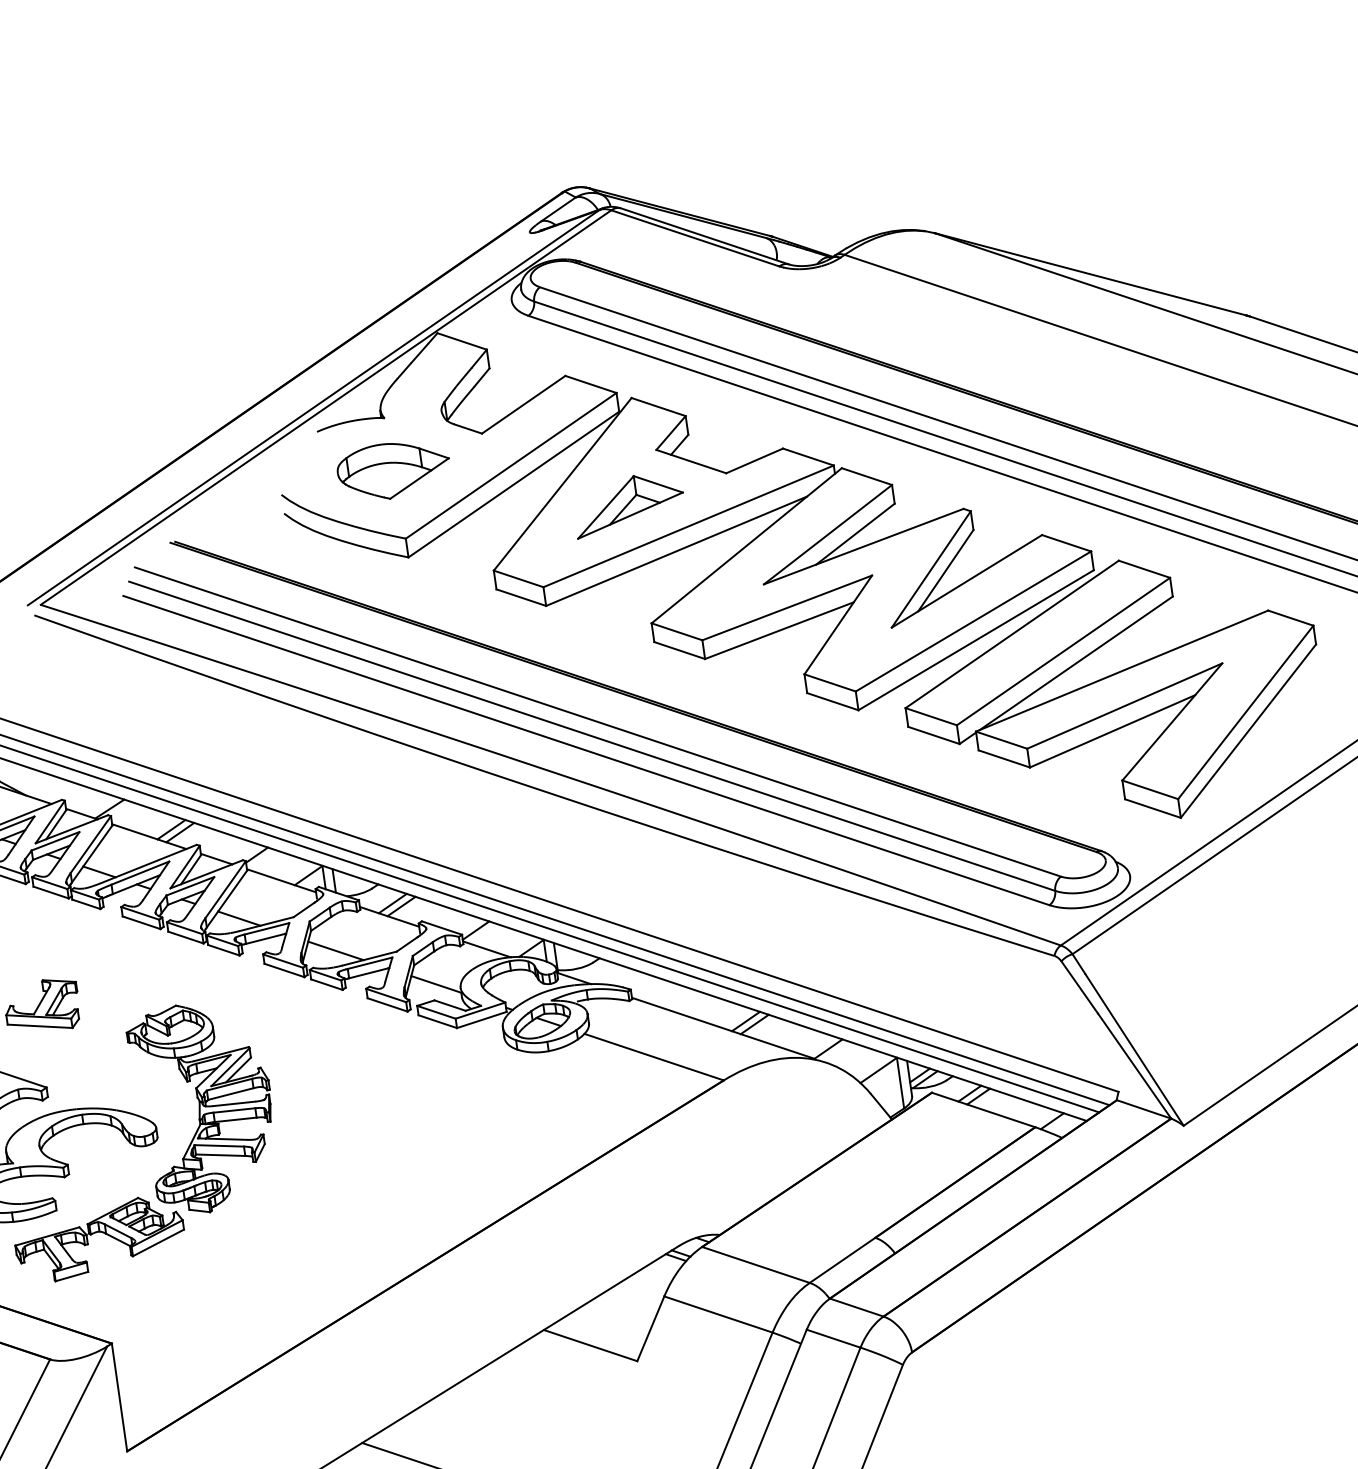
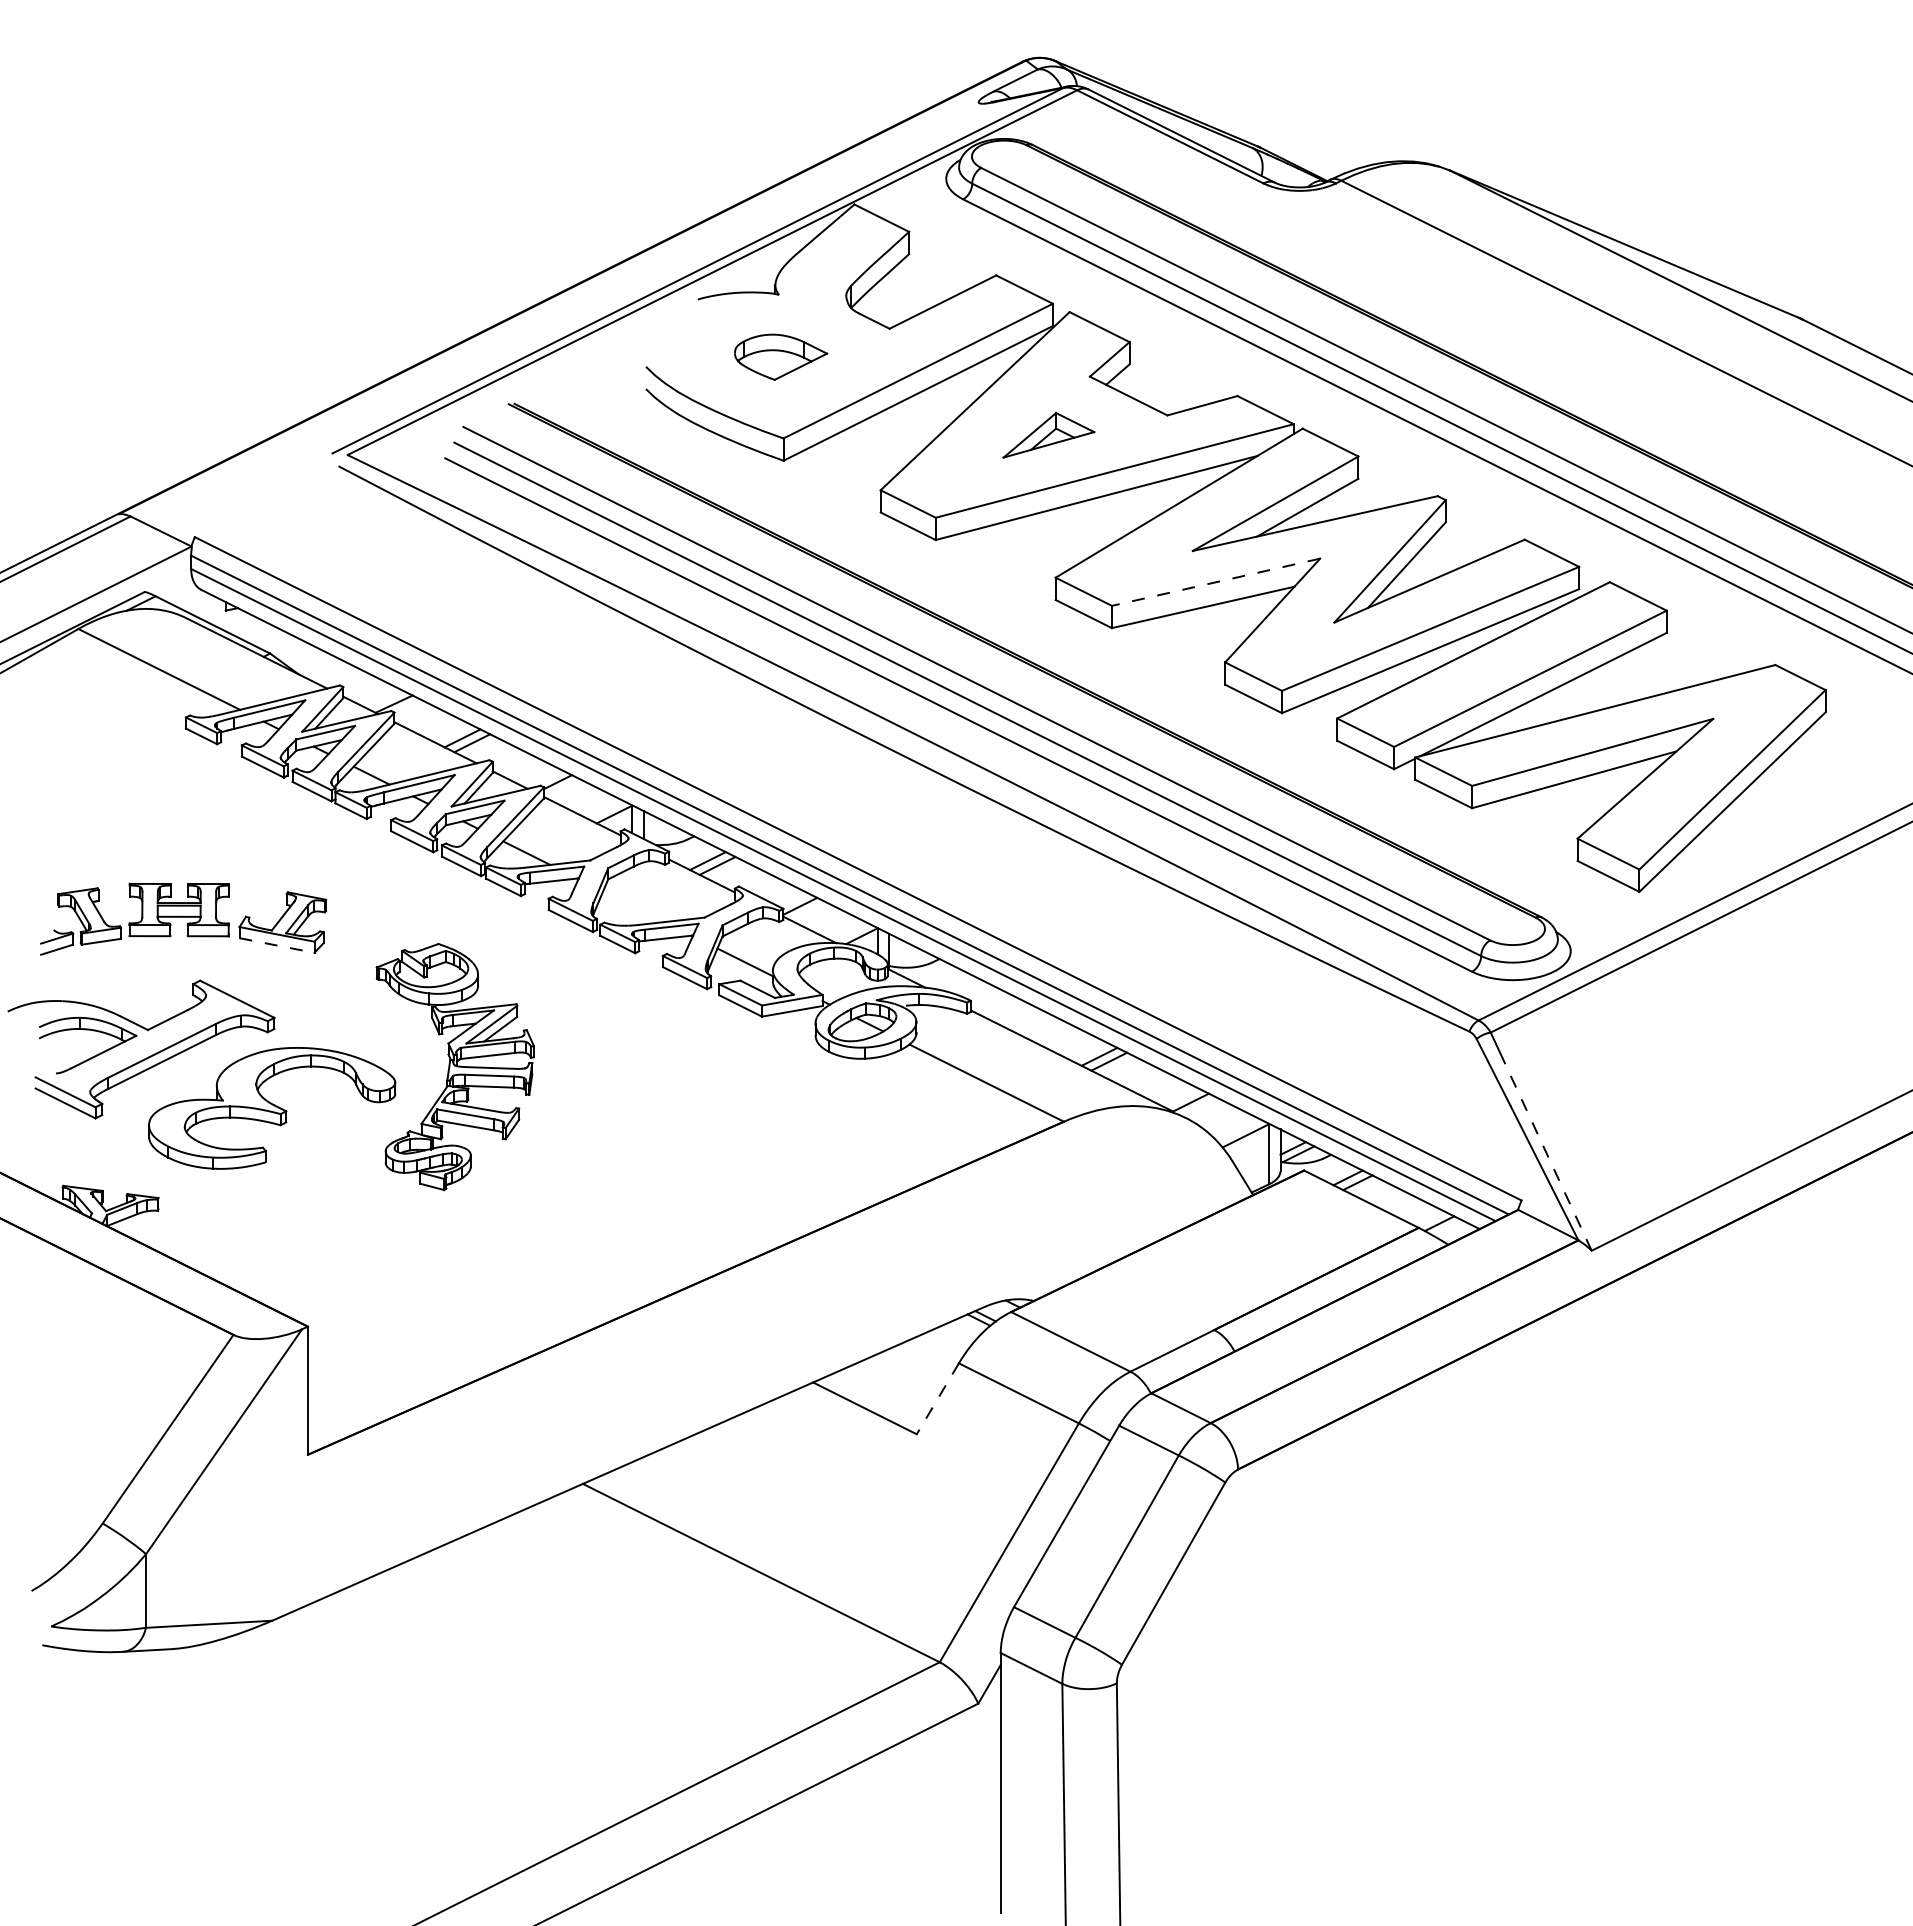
part: (393, 470) -> (780, 357), size x0.7
part: (628, 504) -> (1048, 435), size x0.7
line: (787, 608) -> (1216, 582), solid -> dashed
line: (335, 950) -> (633, 906), removed
line: (40, 1026) -> (277, 945), solid -> dashed
line: (1133, 1049) -> (1546, 1153), solid -> dashed
part: (98, 1232) -> (310, 1195), removed
line: (650, 1329) -> (937, 1399), solid -> dashed

